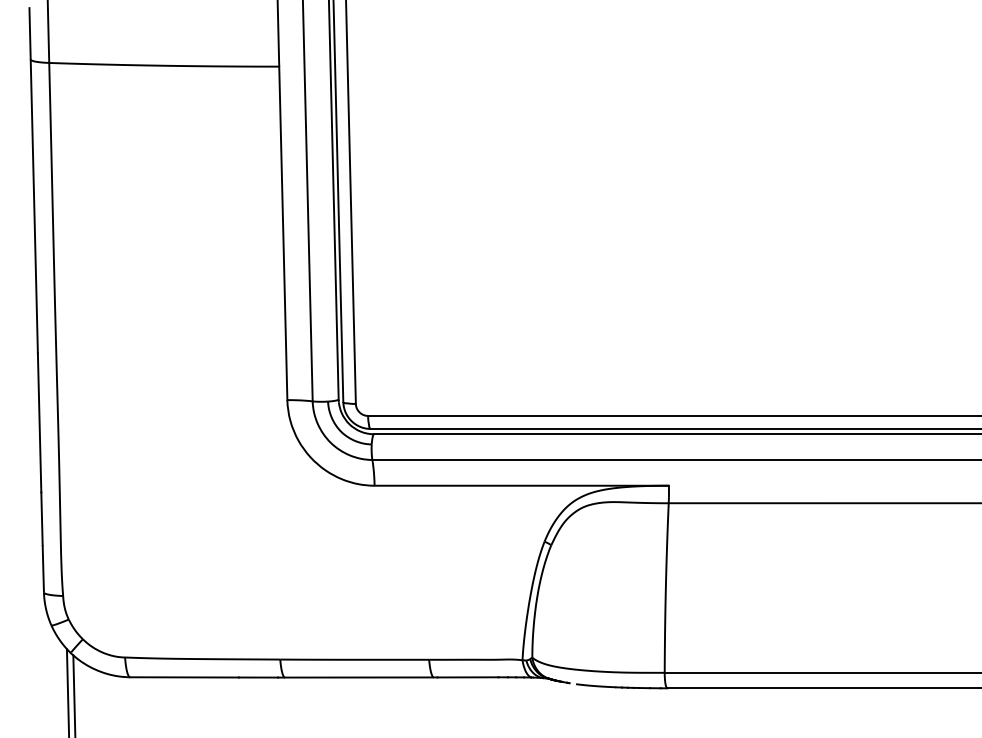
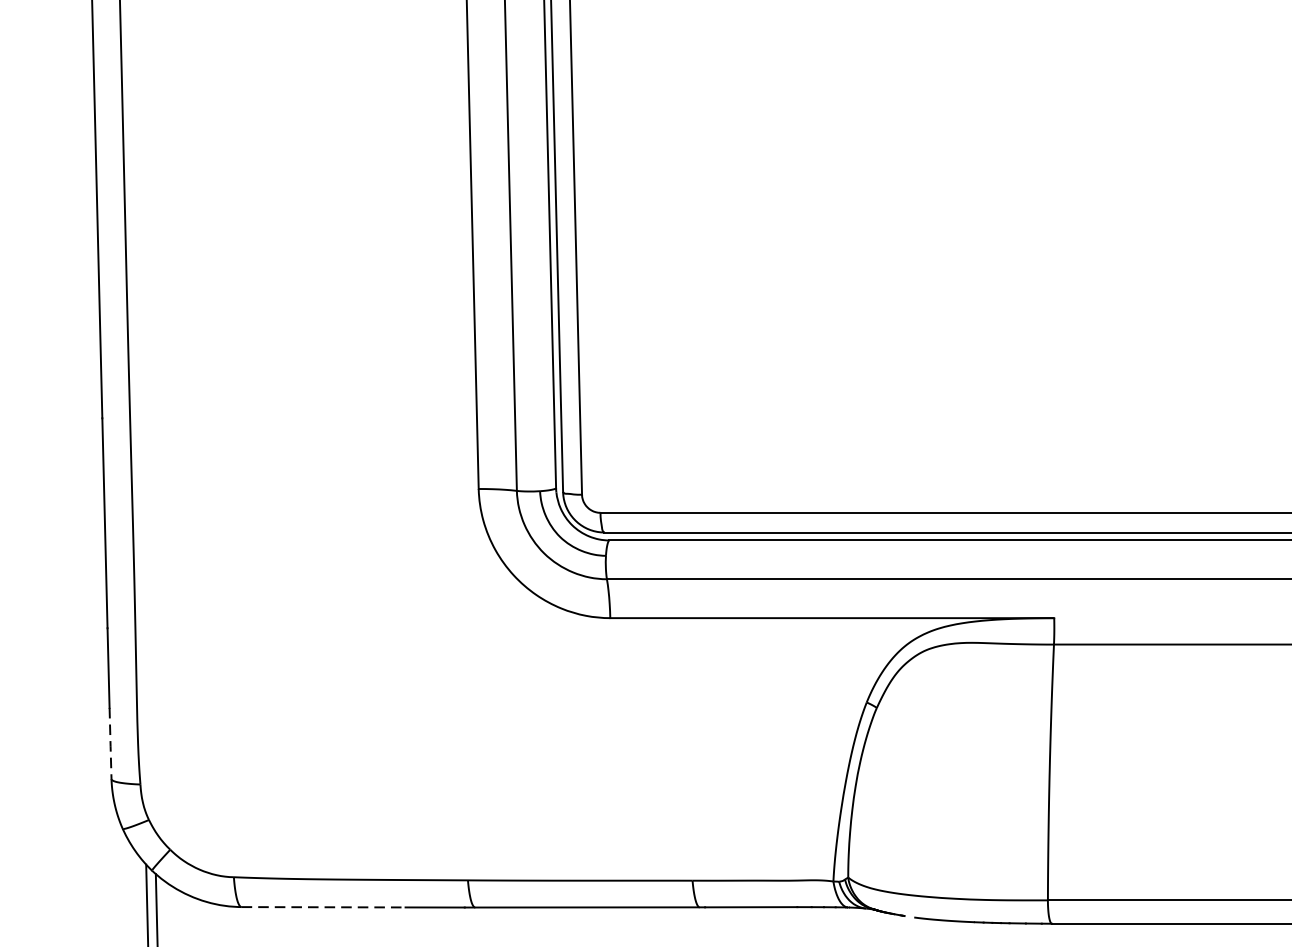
line: (43, 569) -> (110, 744), solid -> dashed
line: (185, 677) -> (325, 907), solid -> dashed

